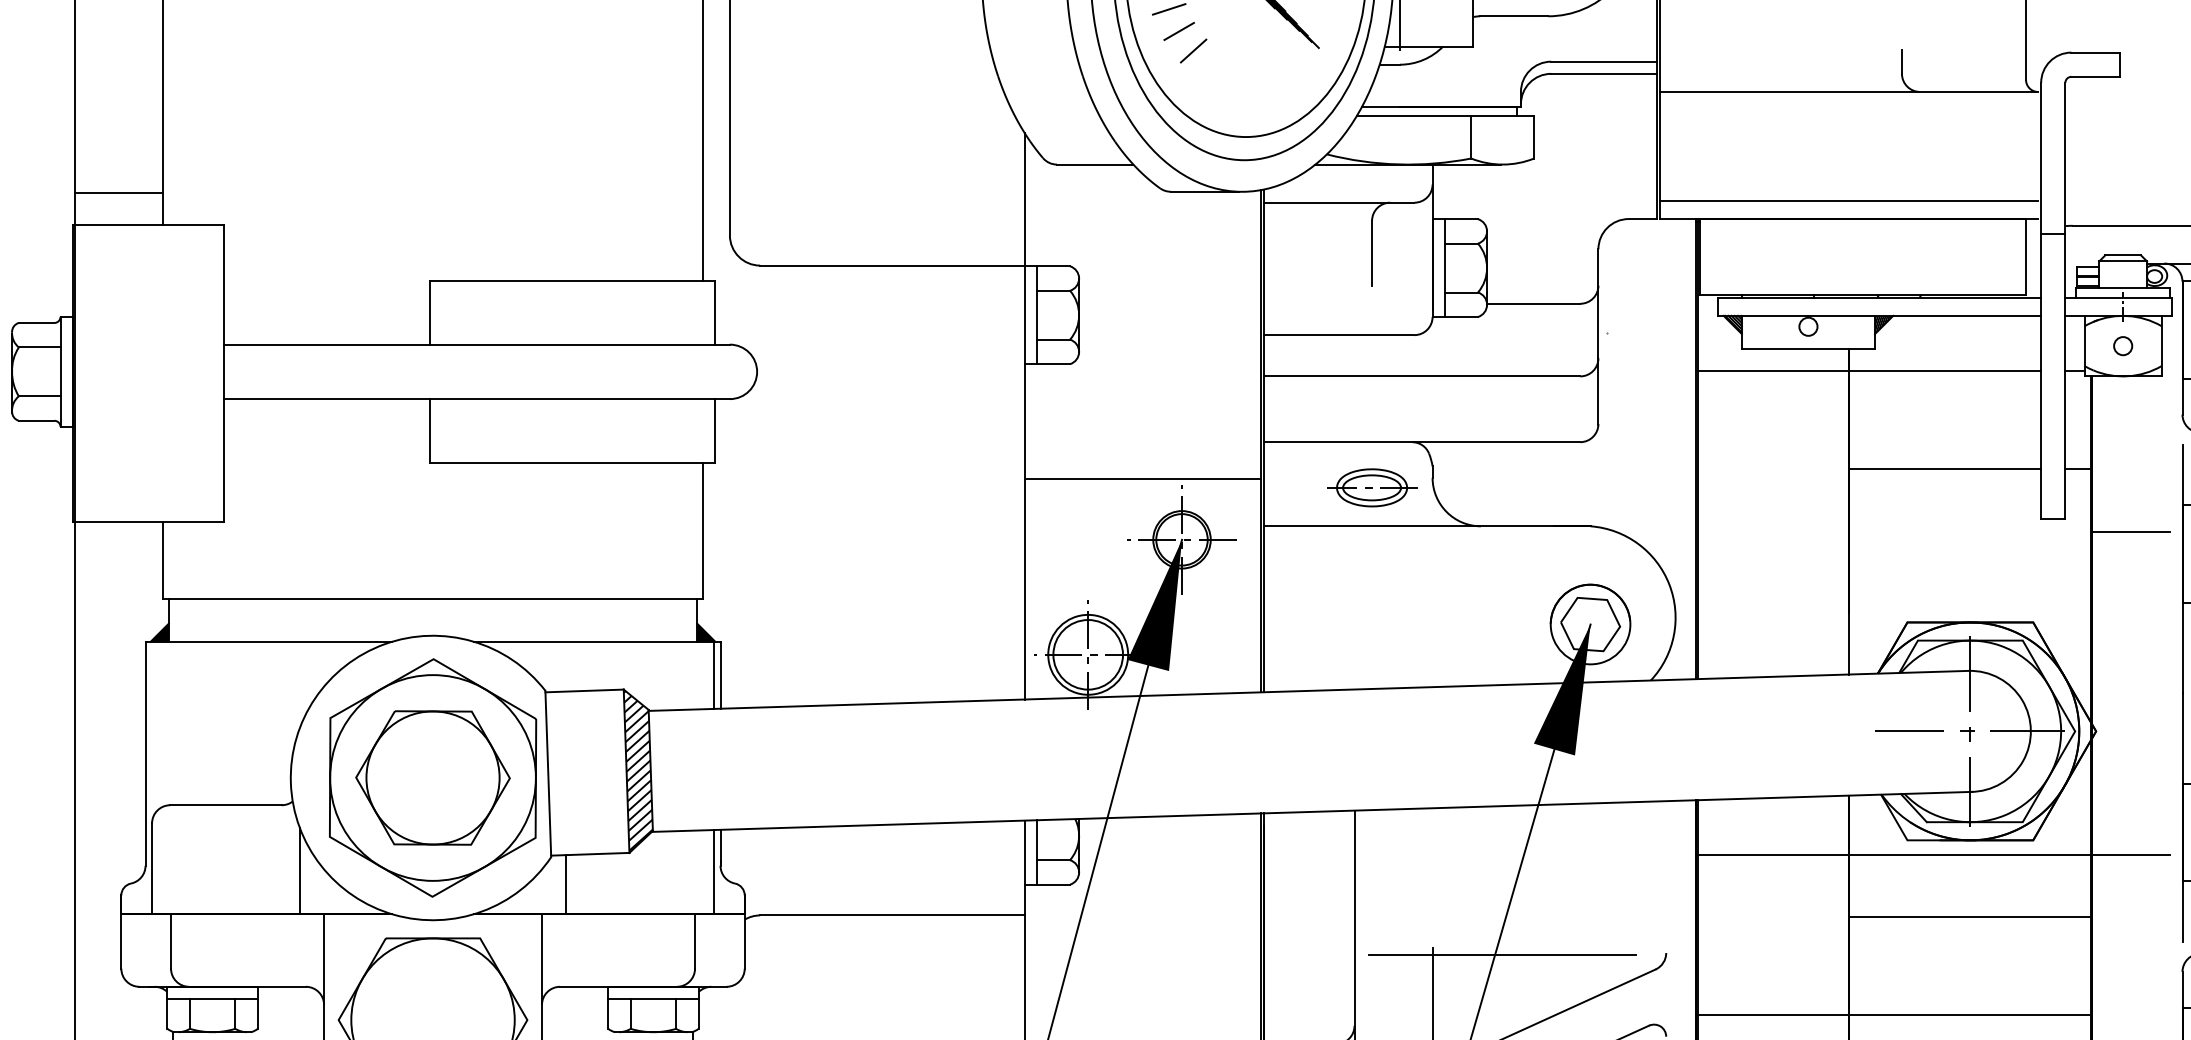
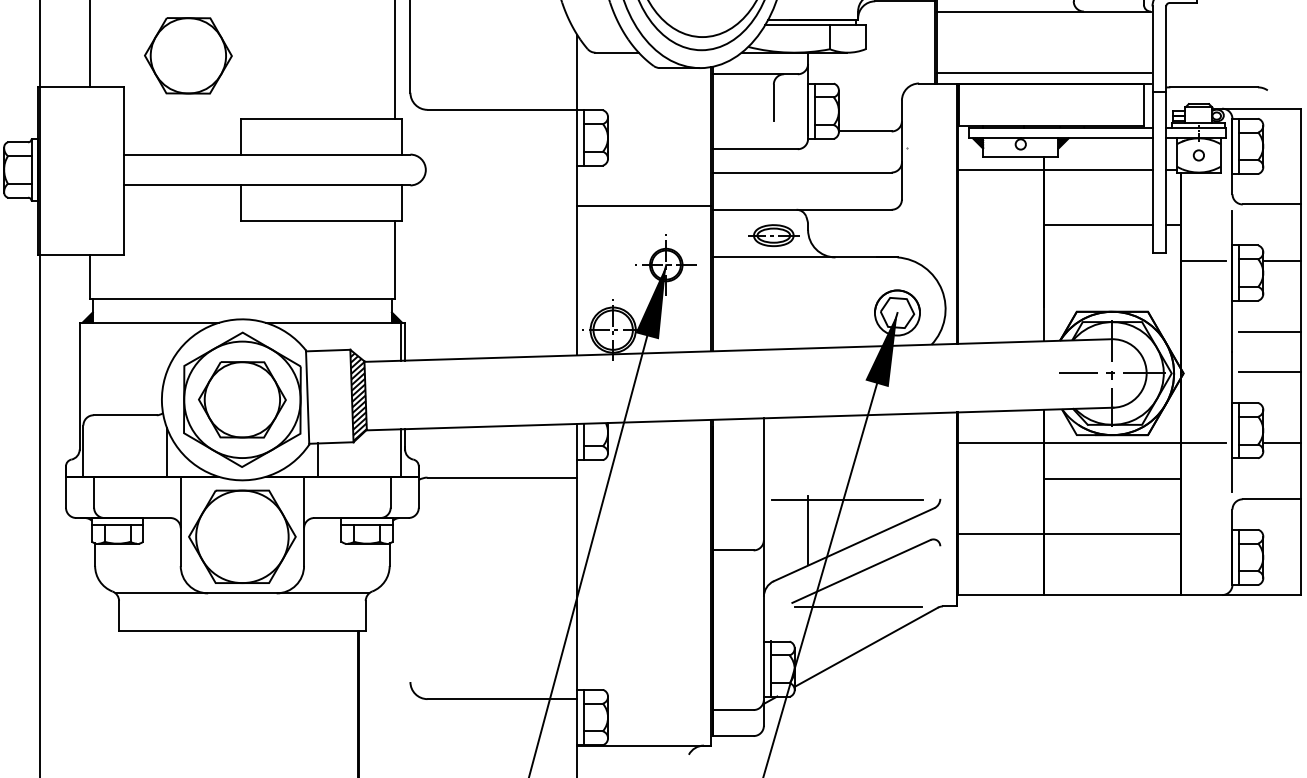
part: (337, 169) -> (188, 55), added
line: (118, 192) -> (64, 68), removed
line: (1141, 478) -> (643, 205), moved

